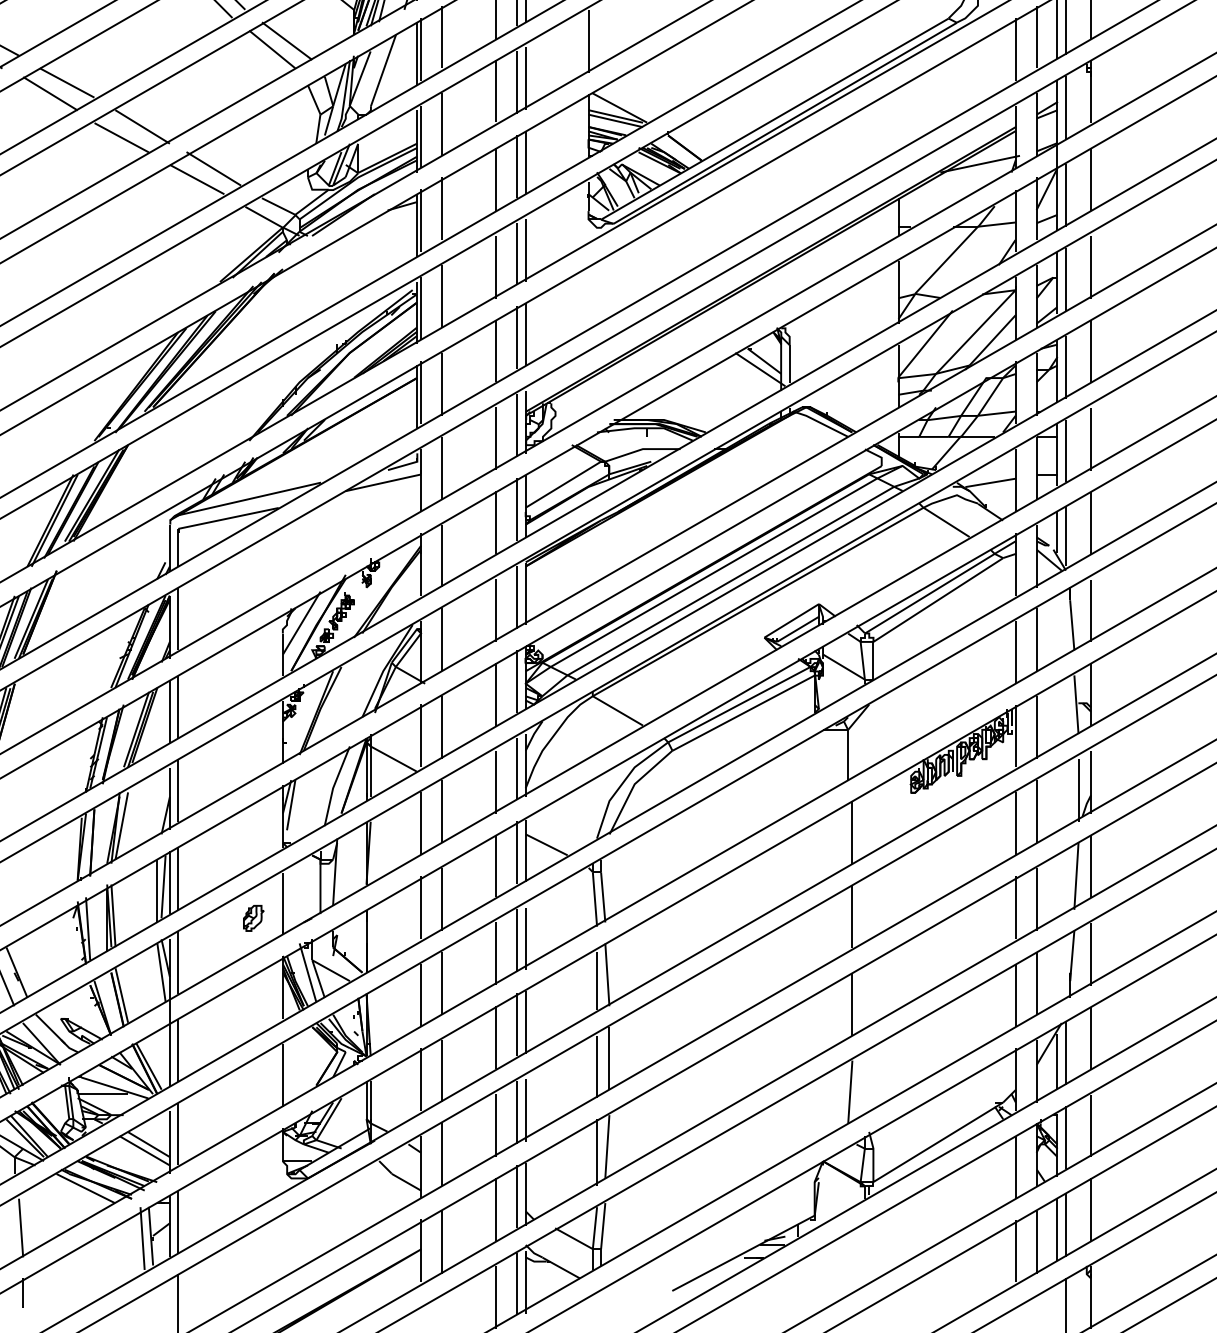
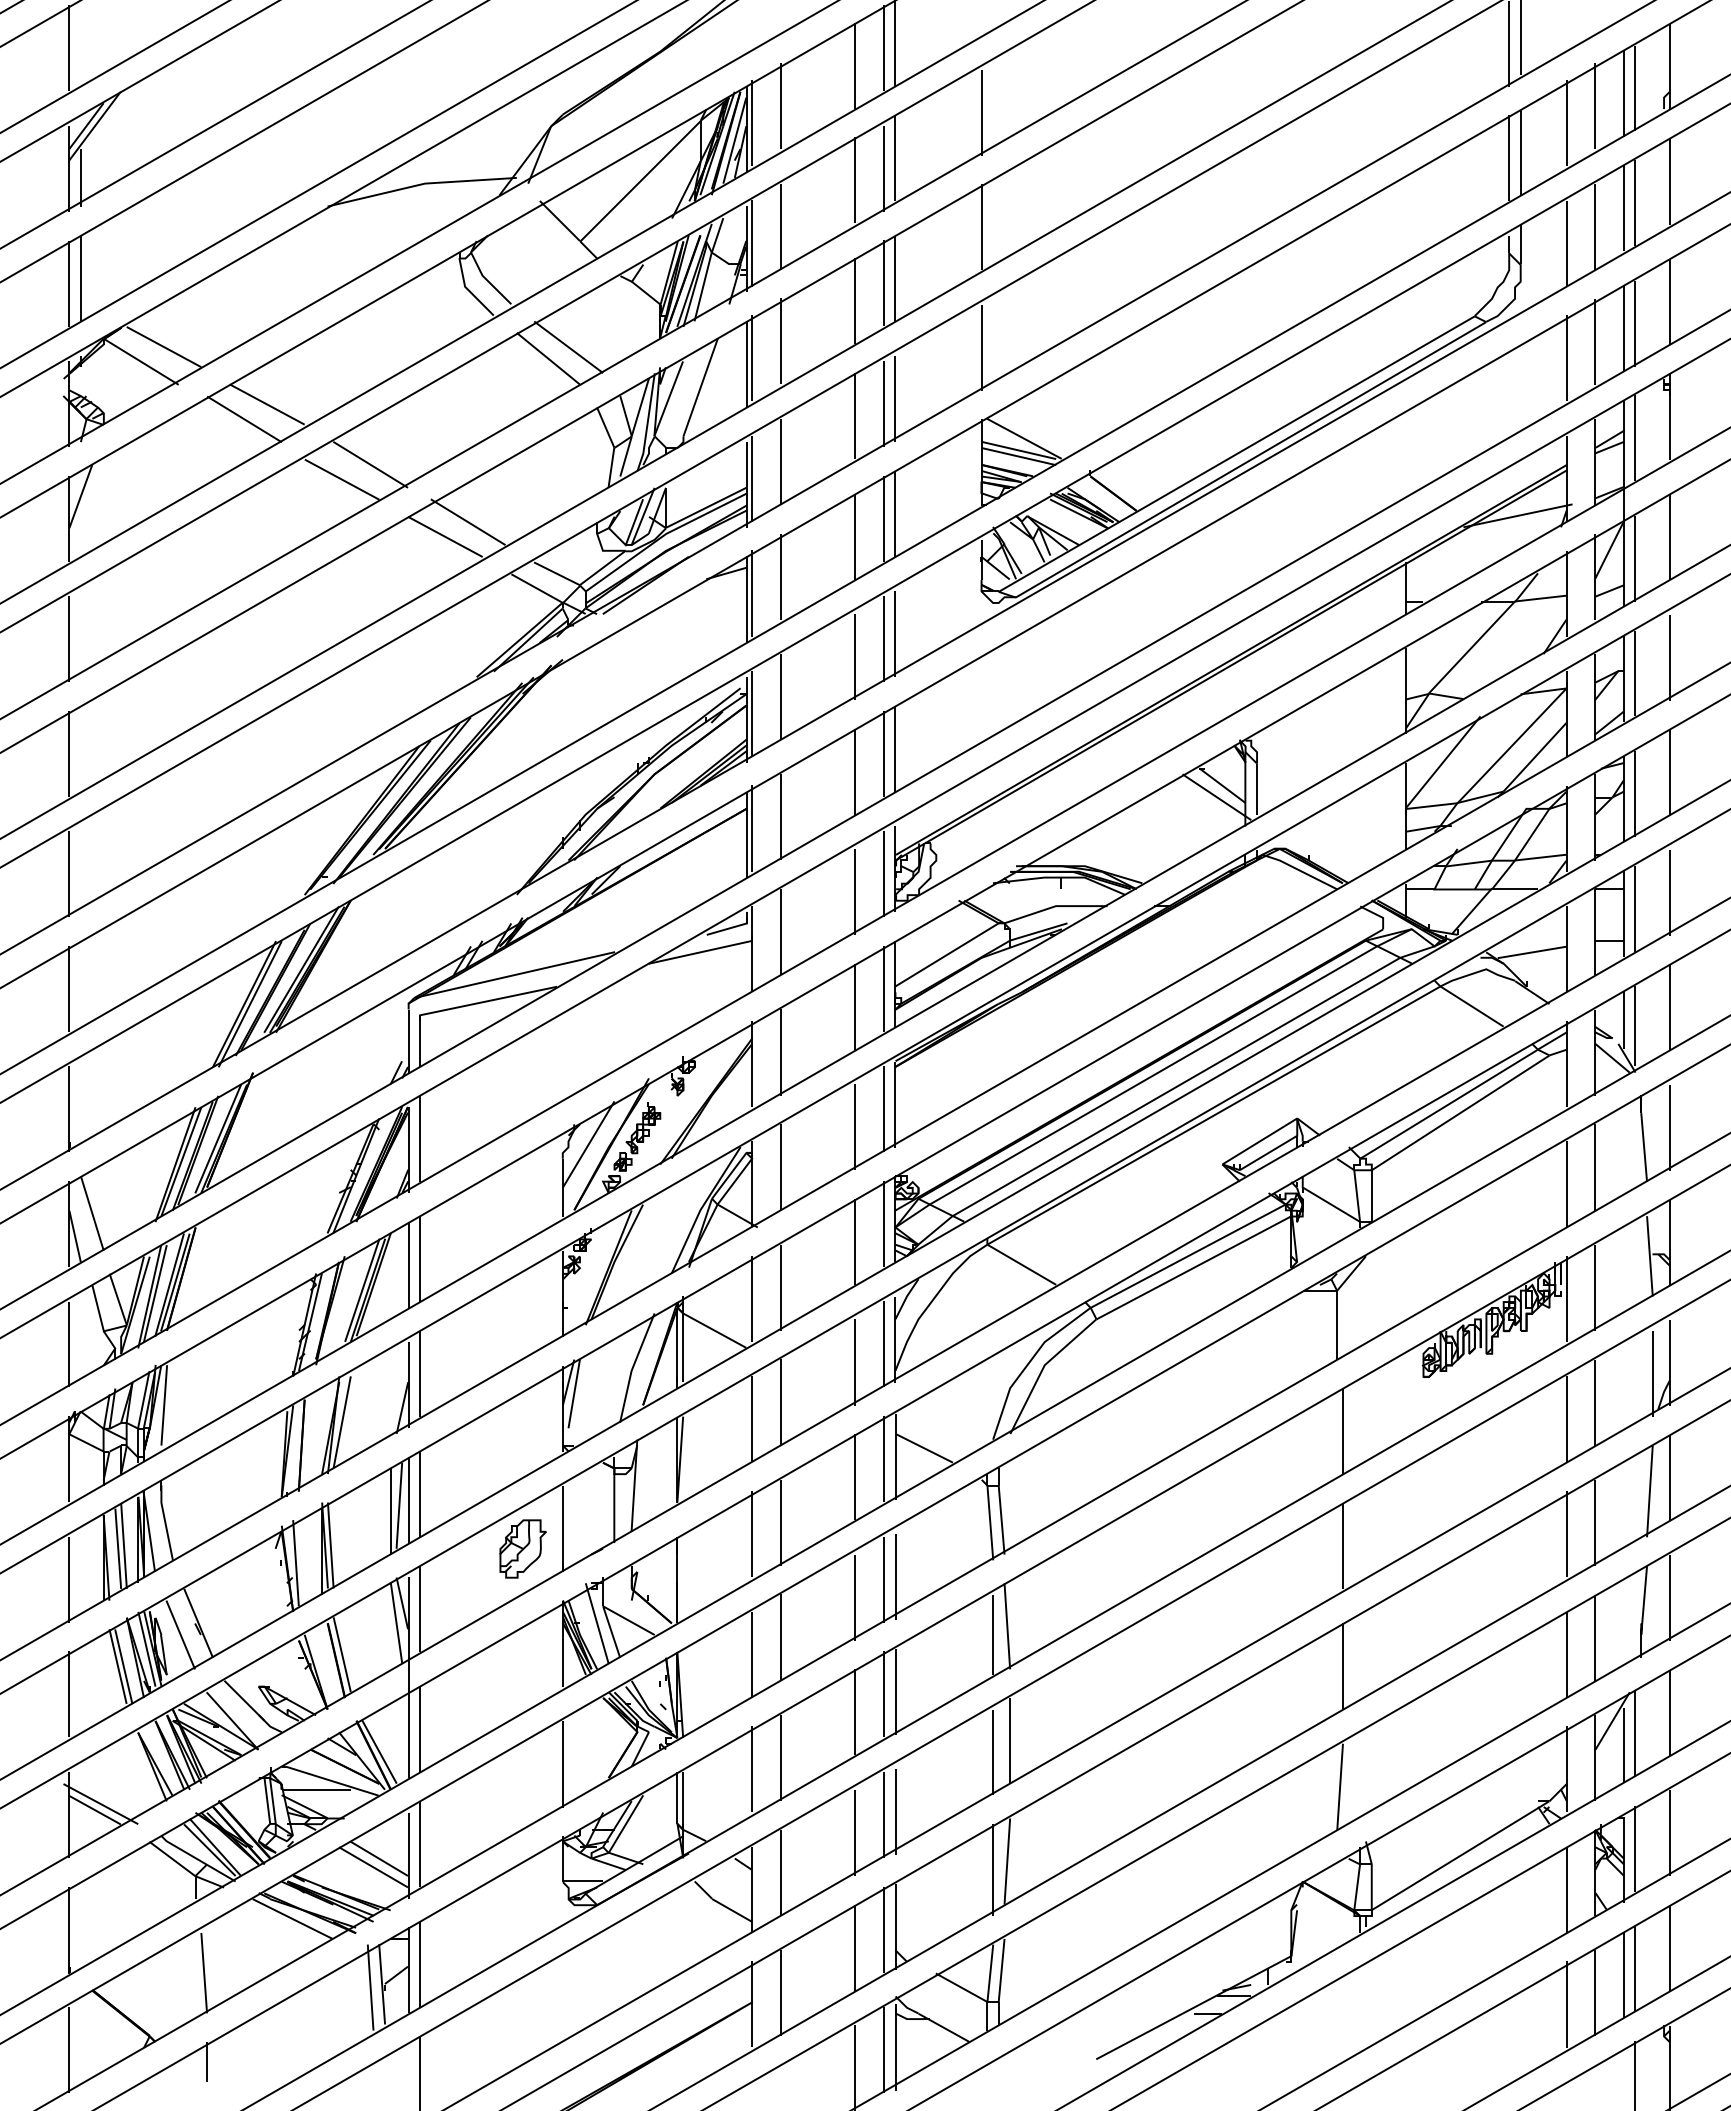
part: (253, 918) -> (522, 1548), size x1.67

